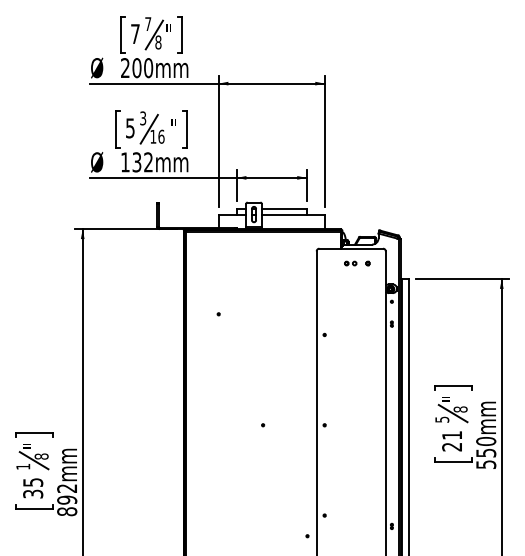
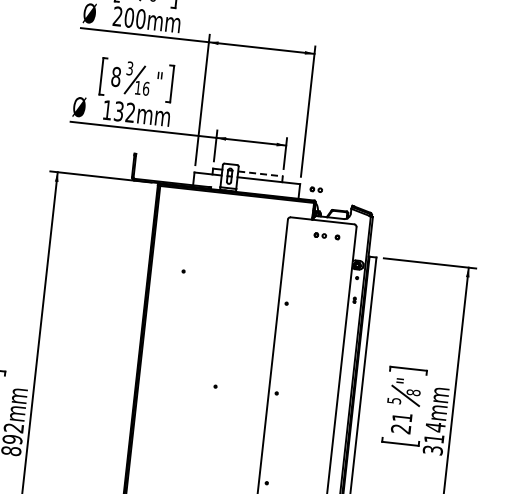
text: (130, 128) -> (116, 77), 5 -> 8
line: (284, 208) -> (260, 173), solid -> dashed
part: (341, 218) -> (316, 189), added
text: (486, 452) -> (434, 438), 550mm -> 314mm

